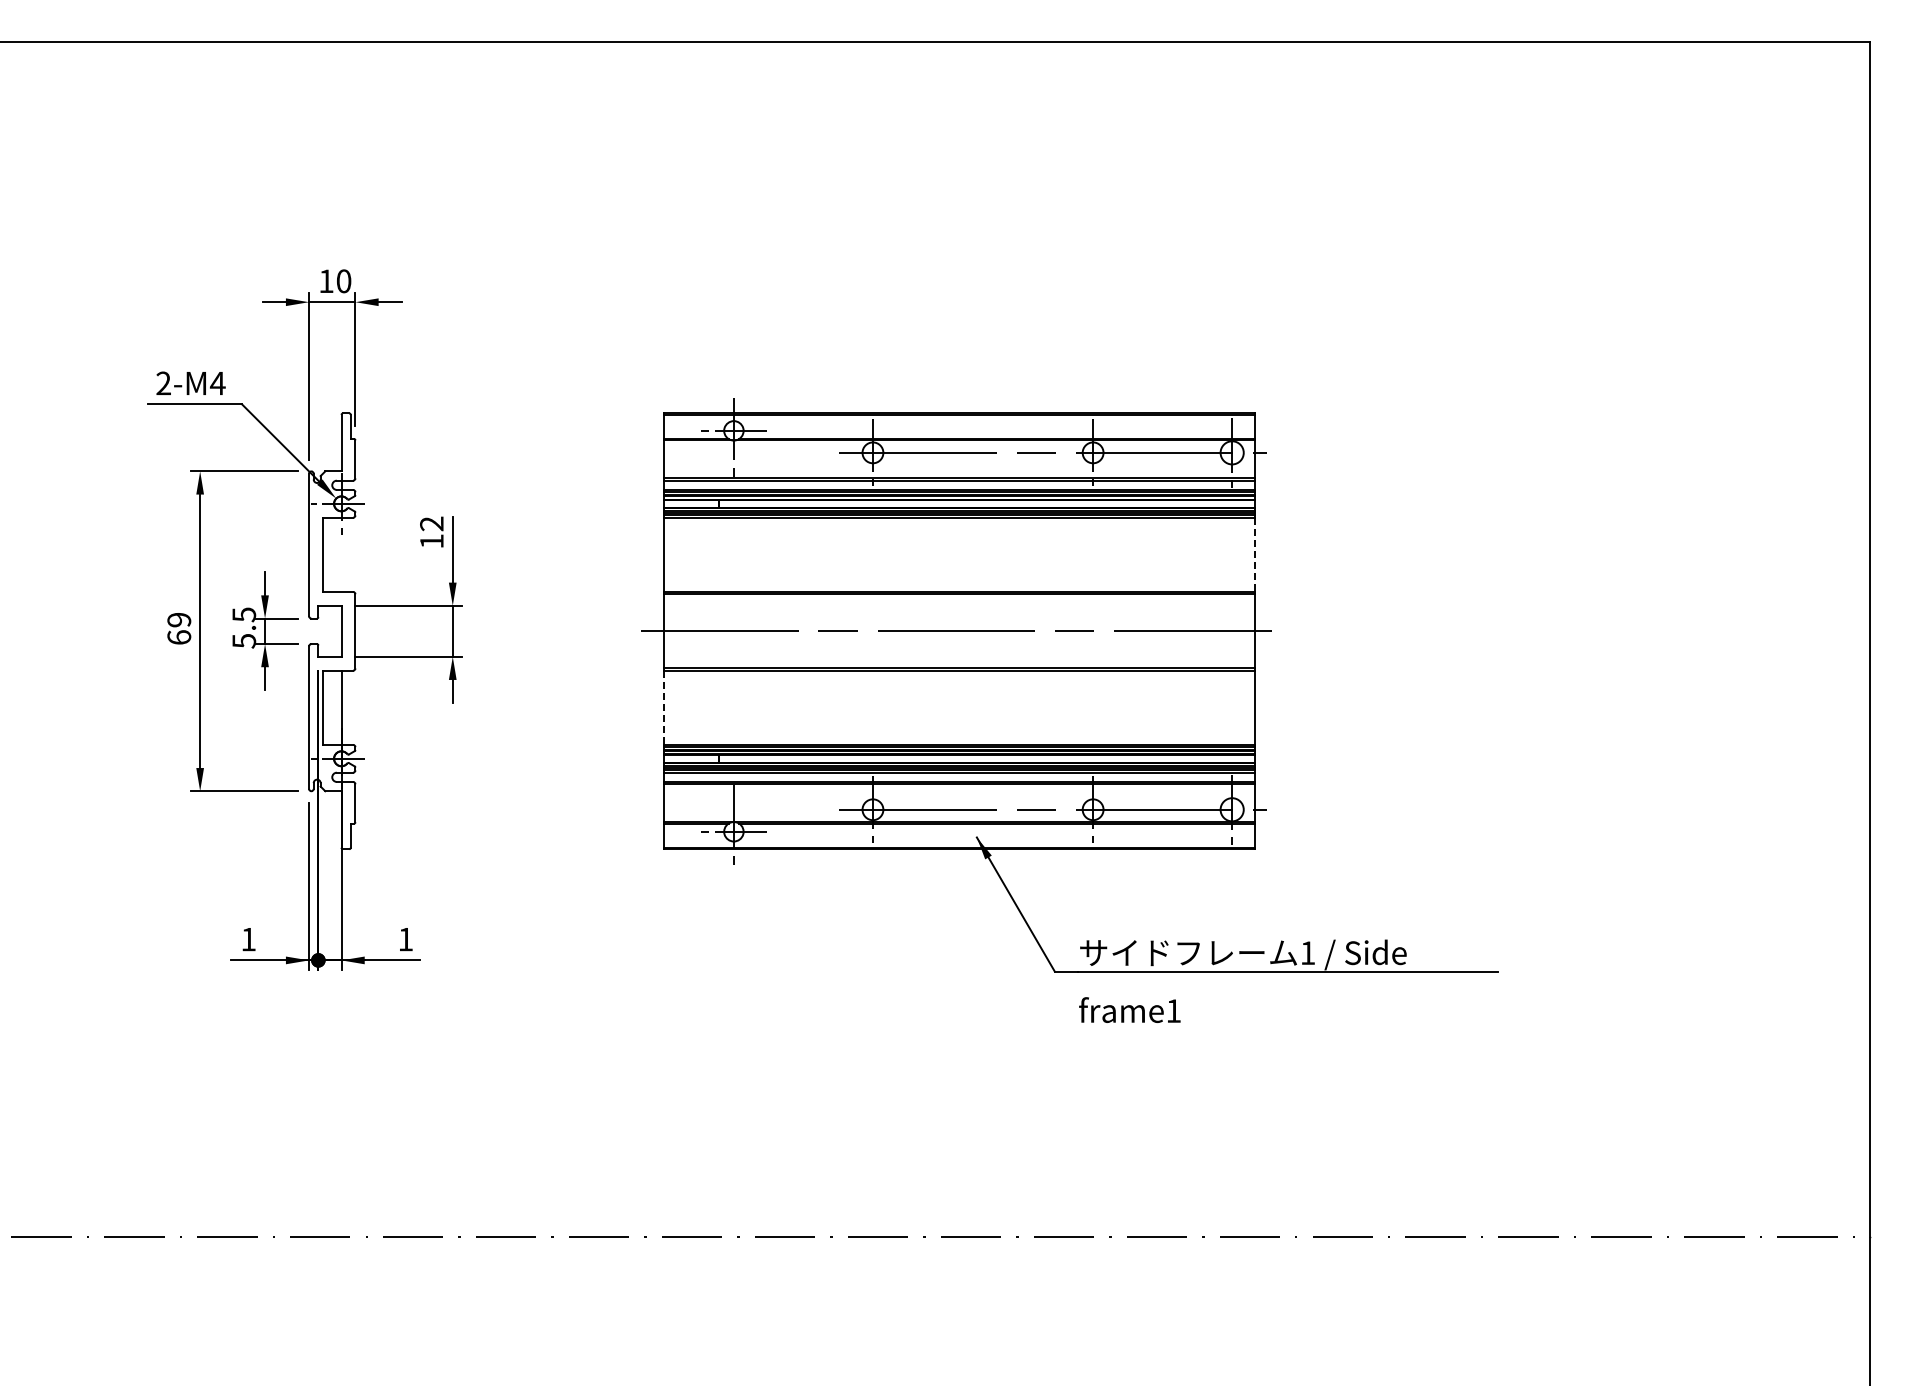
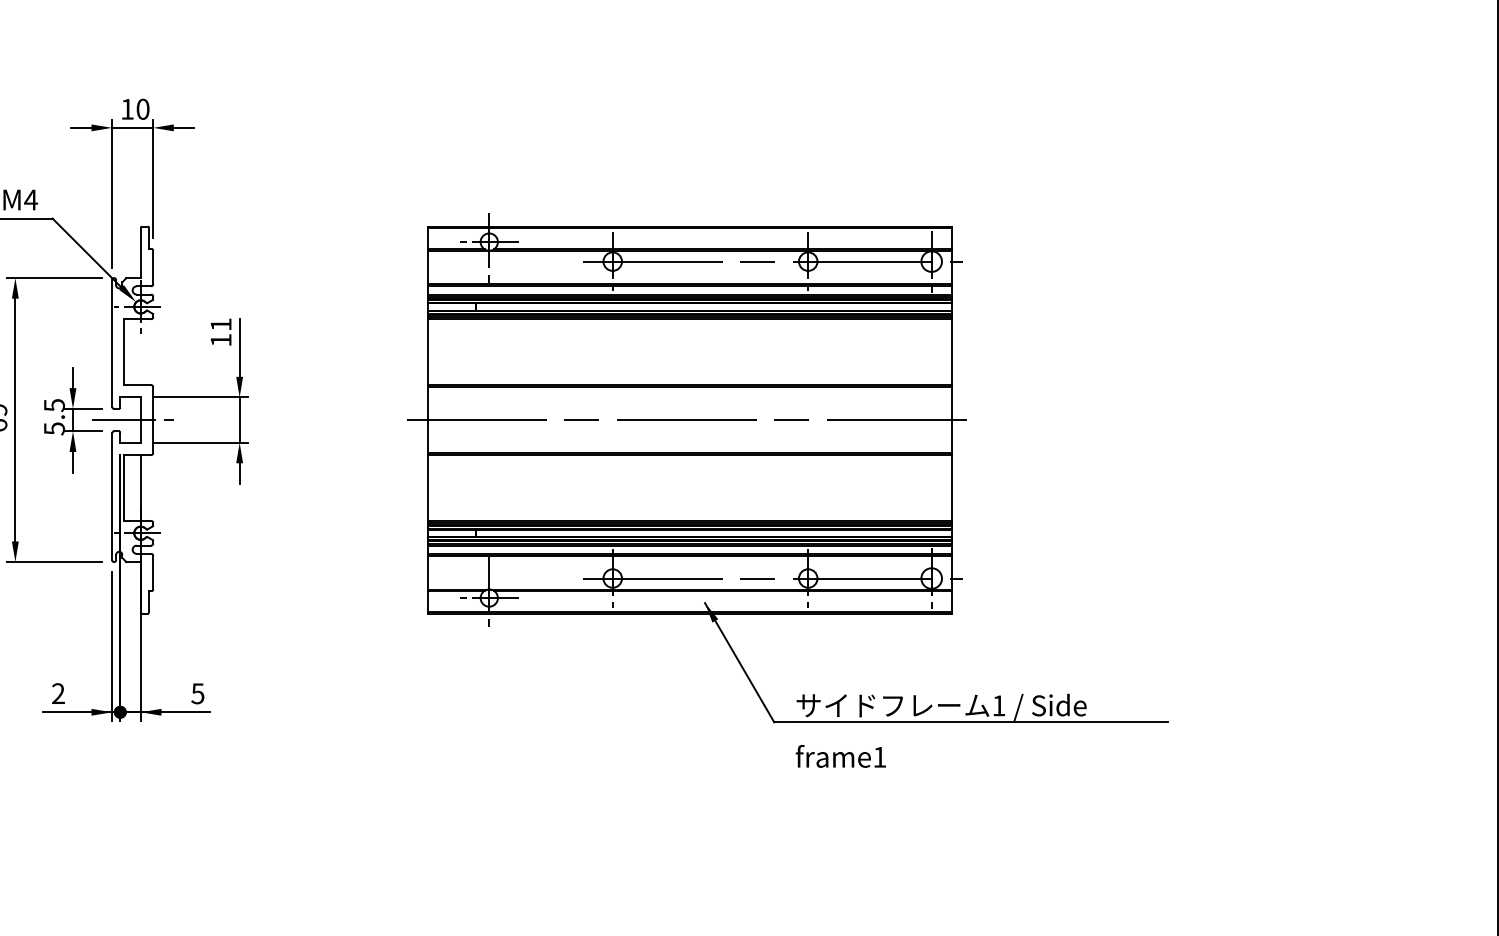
text: (431, 523) -> (220, 324), 12 -> 11
line: (1255, 555) -> (952, 352), dashed -> solid
line: (331, 631) -> (131, 420), added
line: (664, 708) -> (427, 488), dashed -> solid
text: (248, 939) -> (58, 693), 1 -> 2
text: (405, 939) -> (197, 693), 1 -> 5

